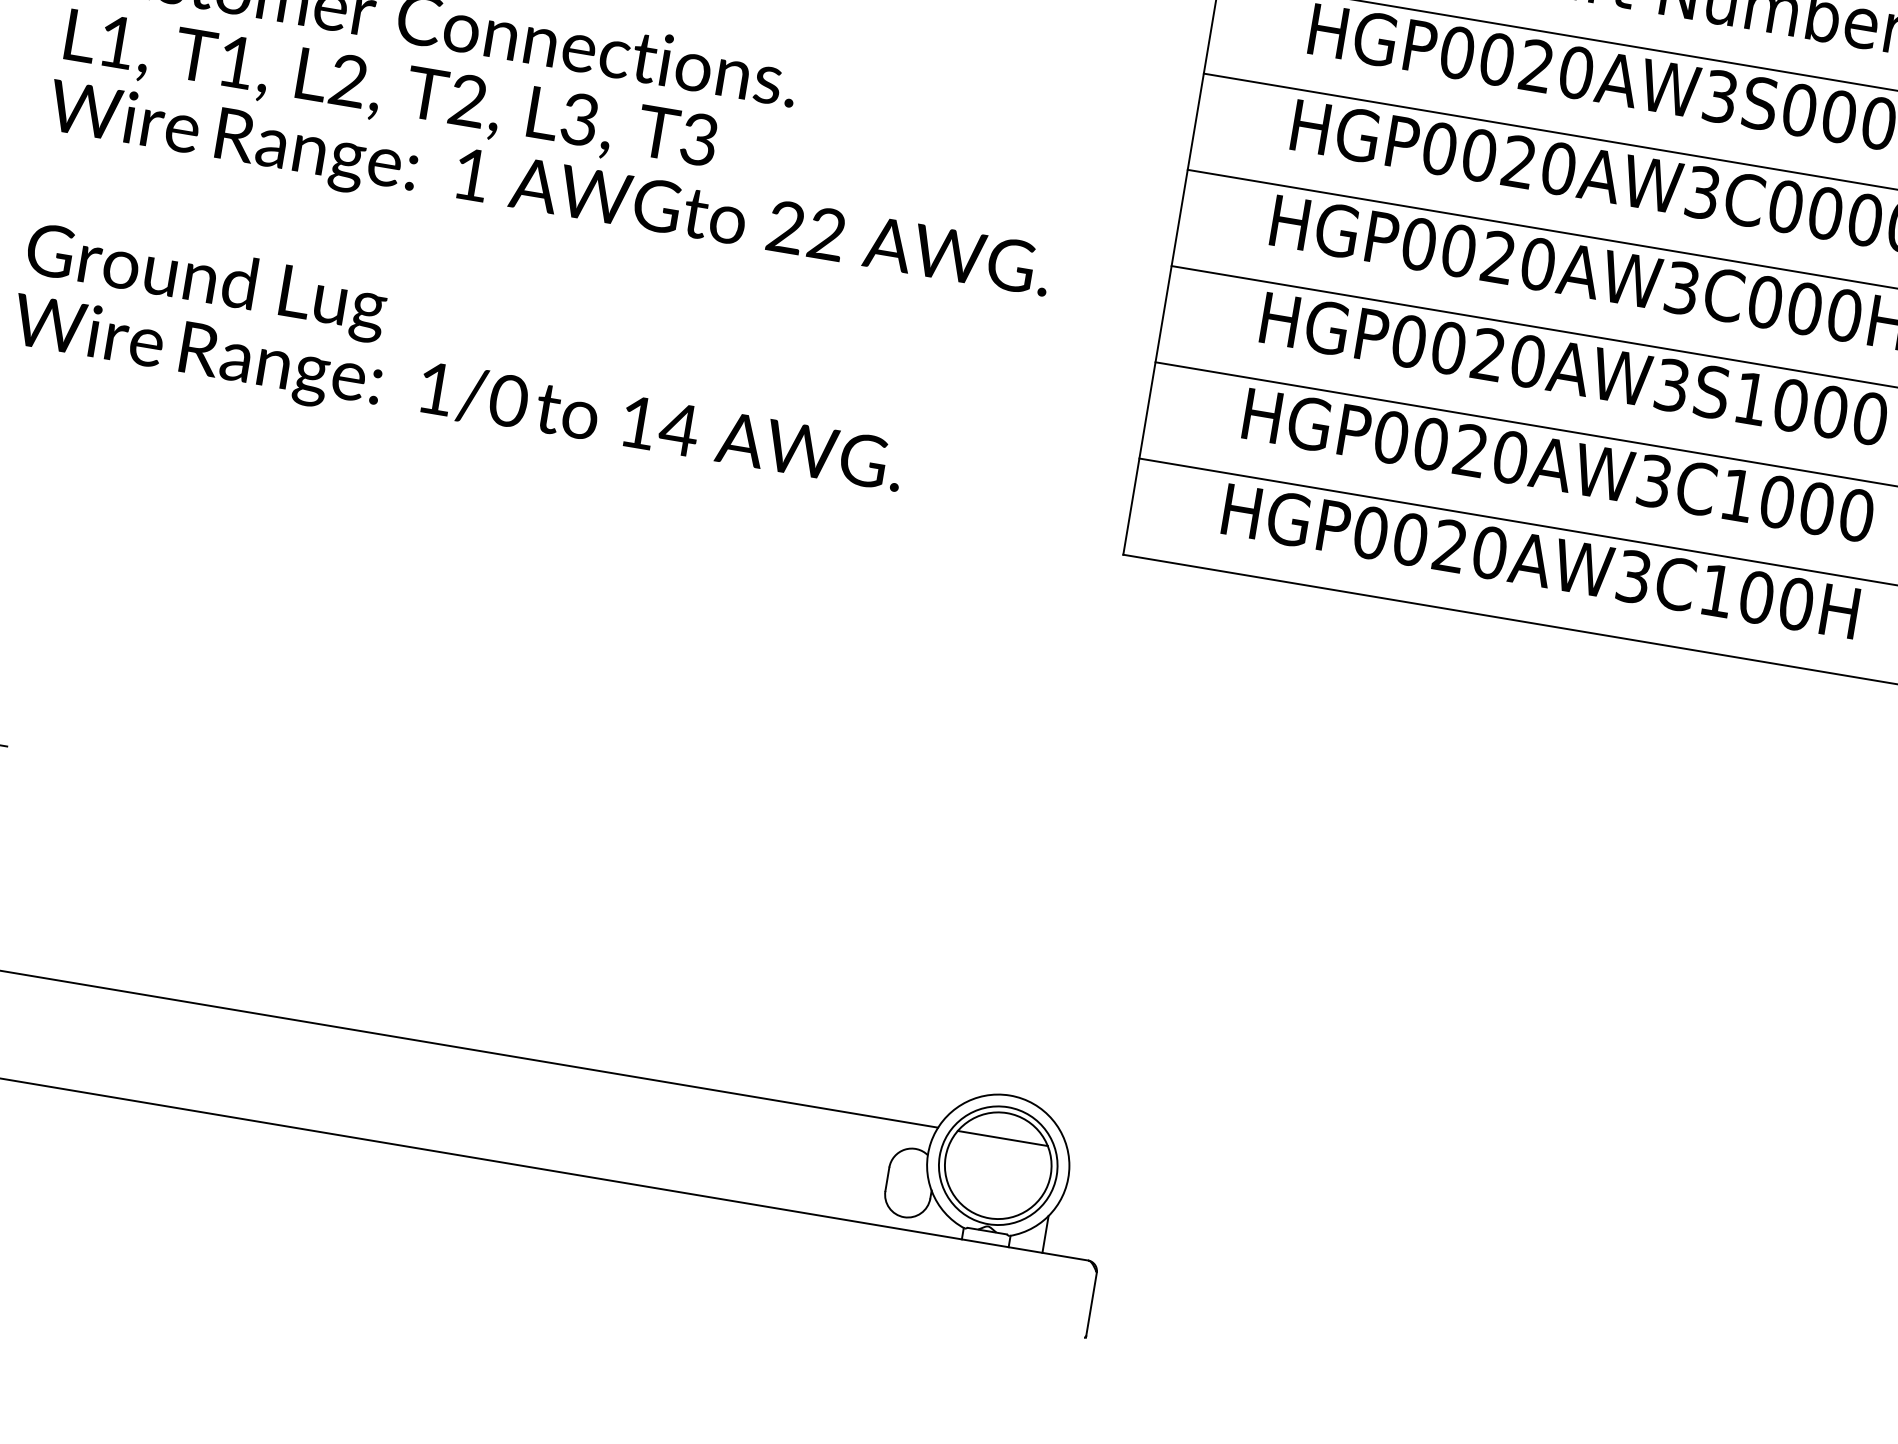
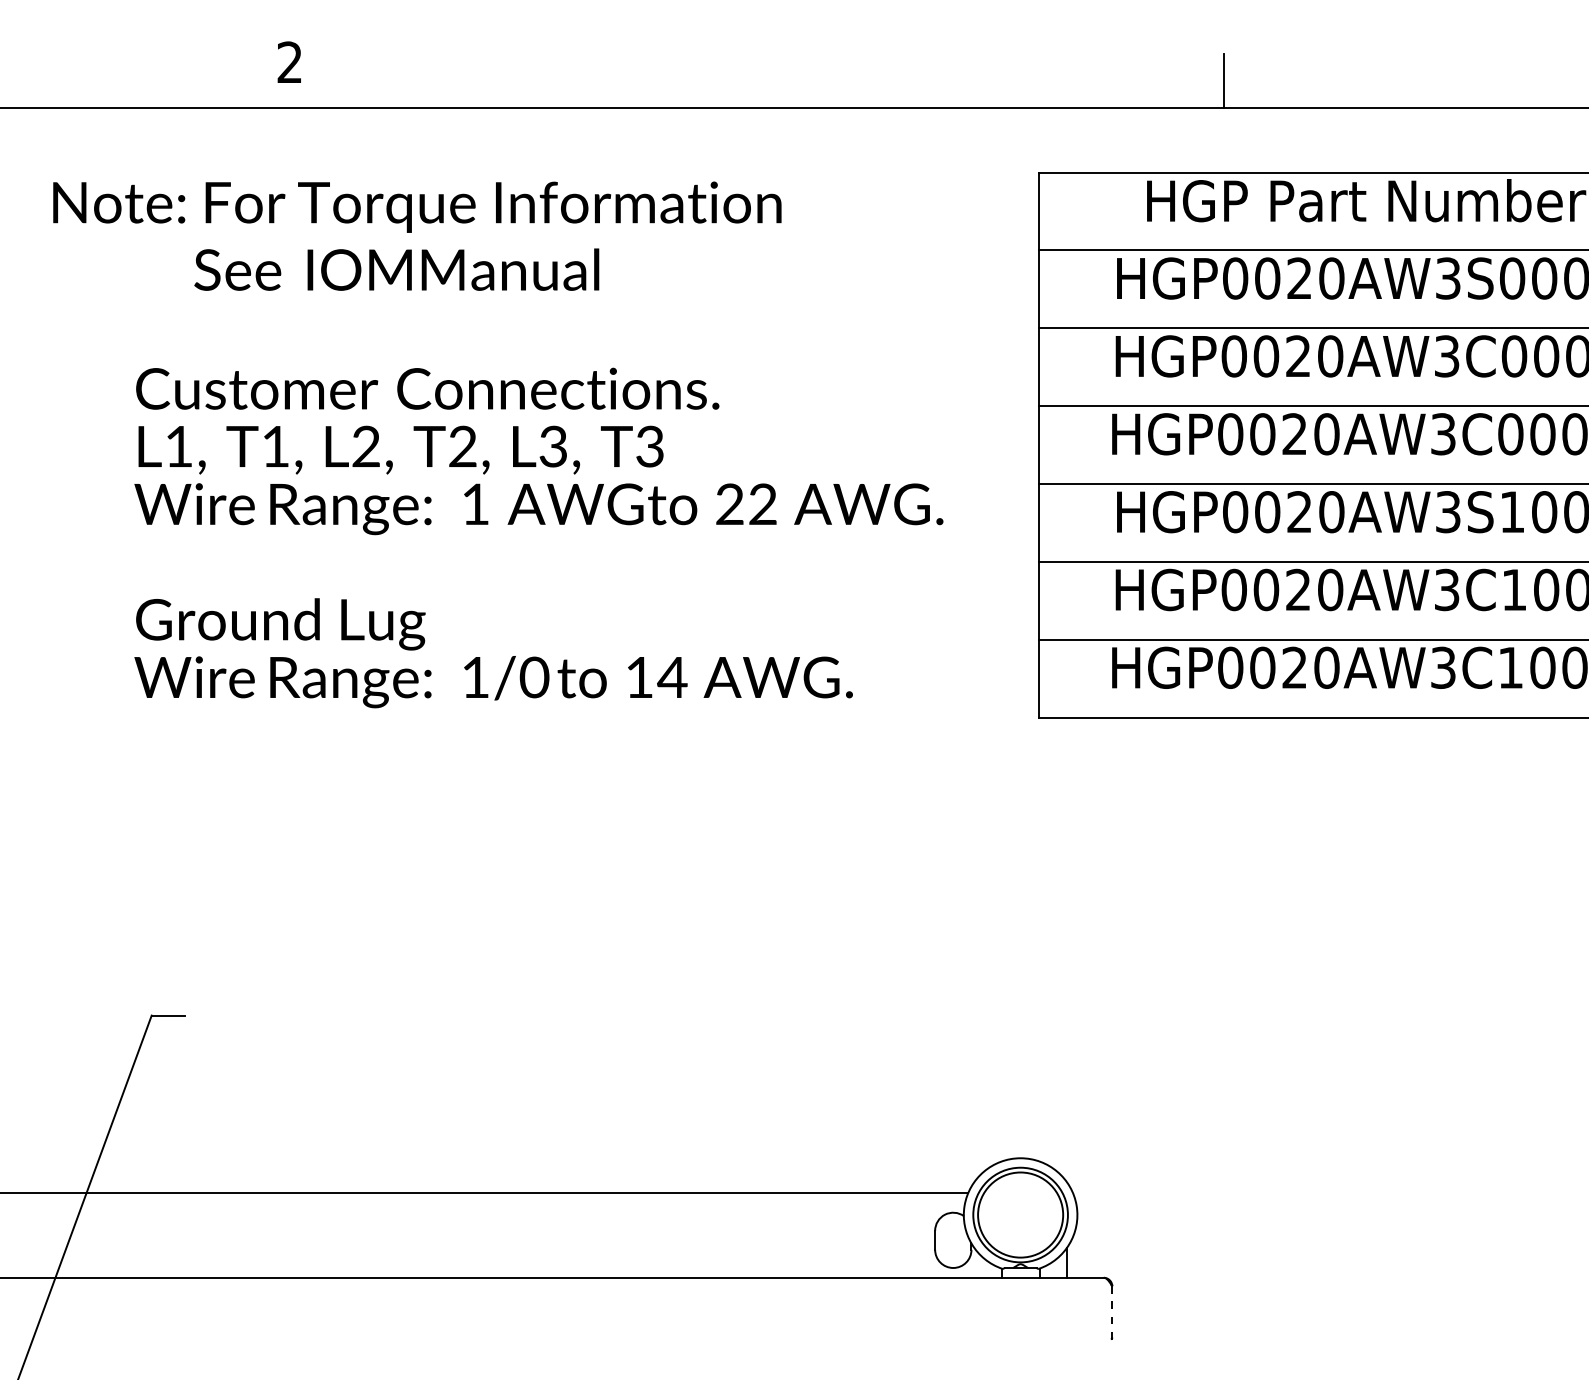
line: (1002, 1139) -> (1020, 1193), removed
line: (1091, 1303) -> (1112, 1311), solid -> dashed

